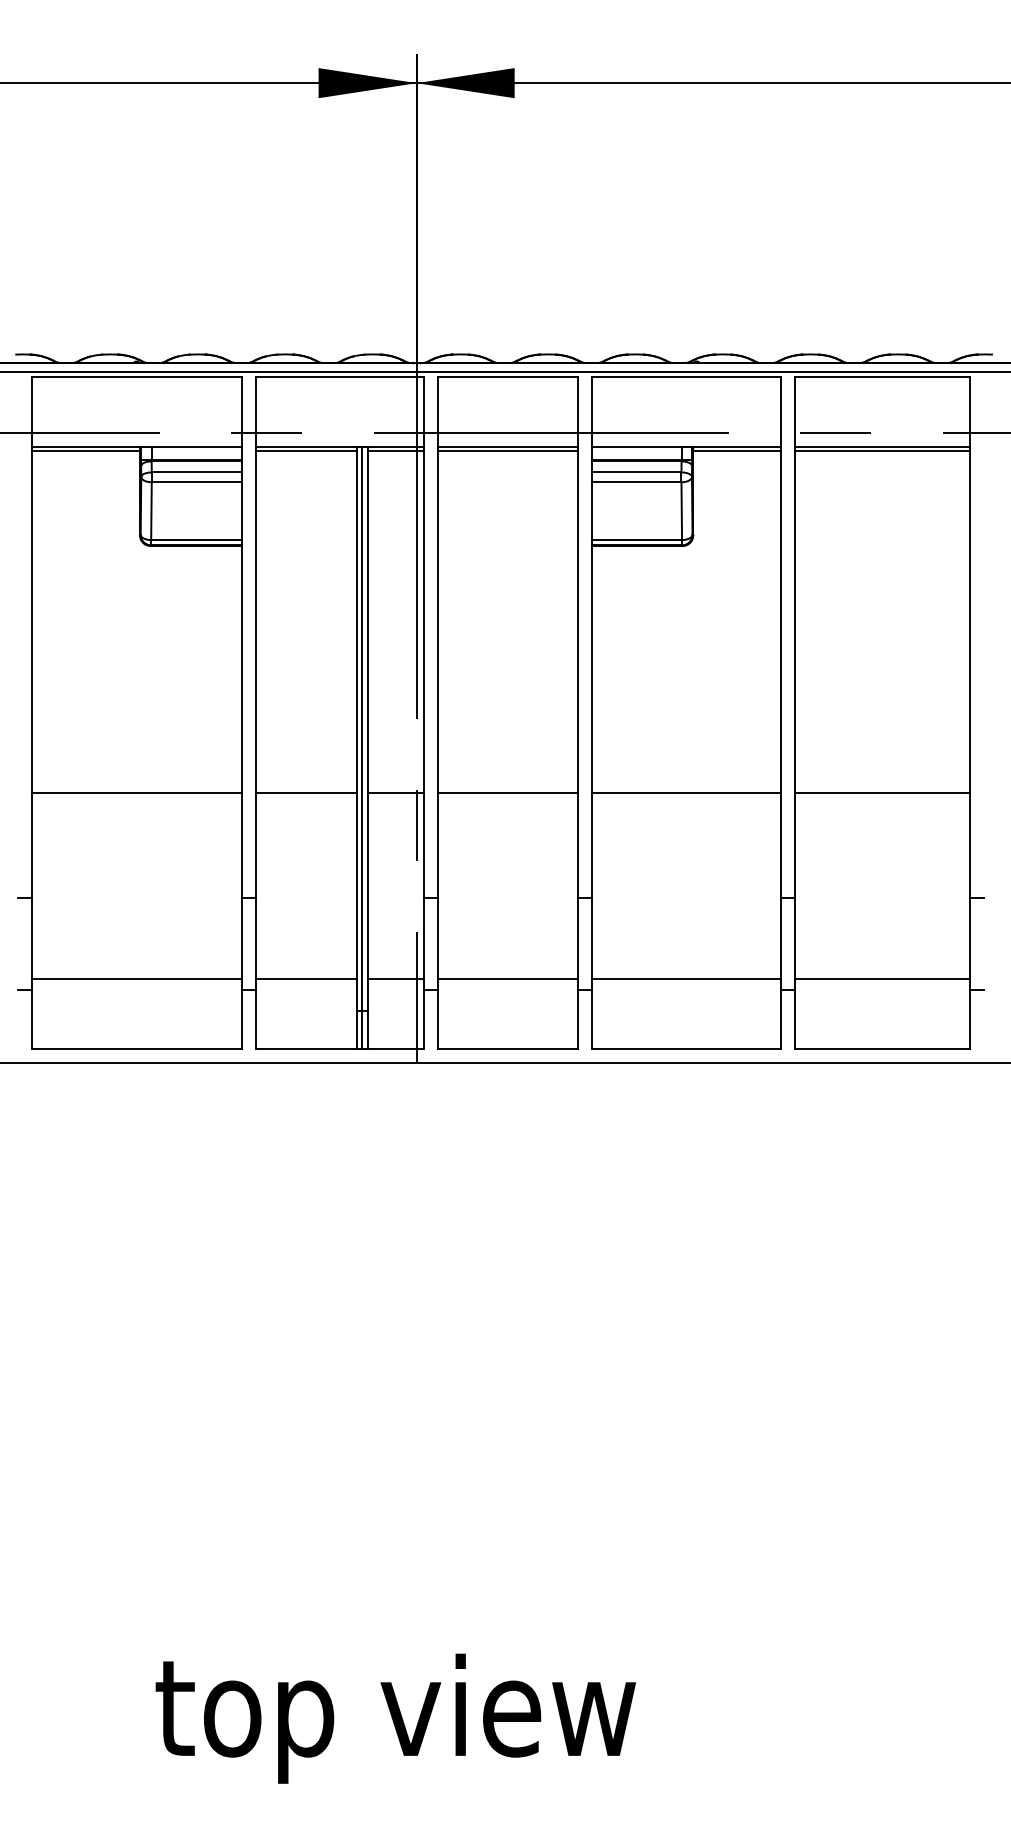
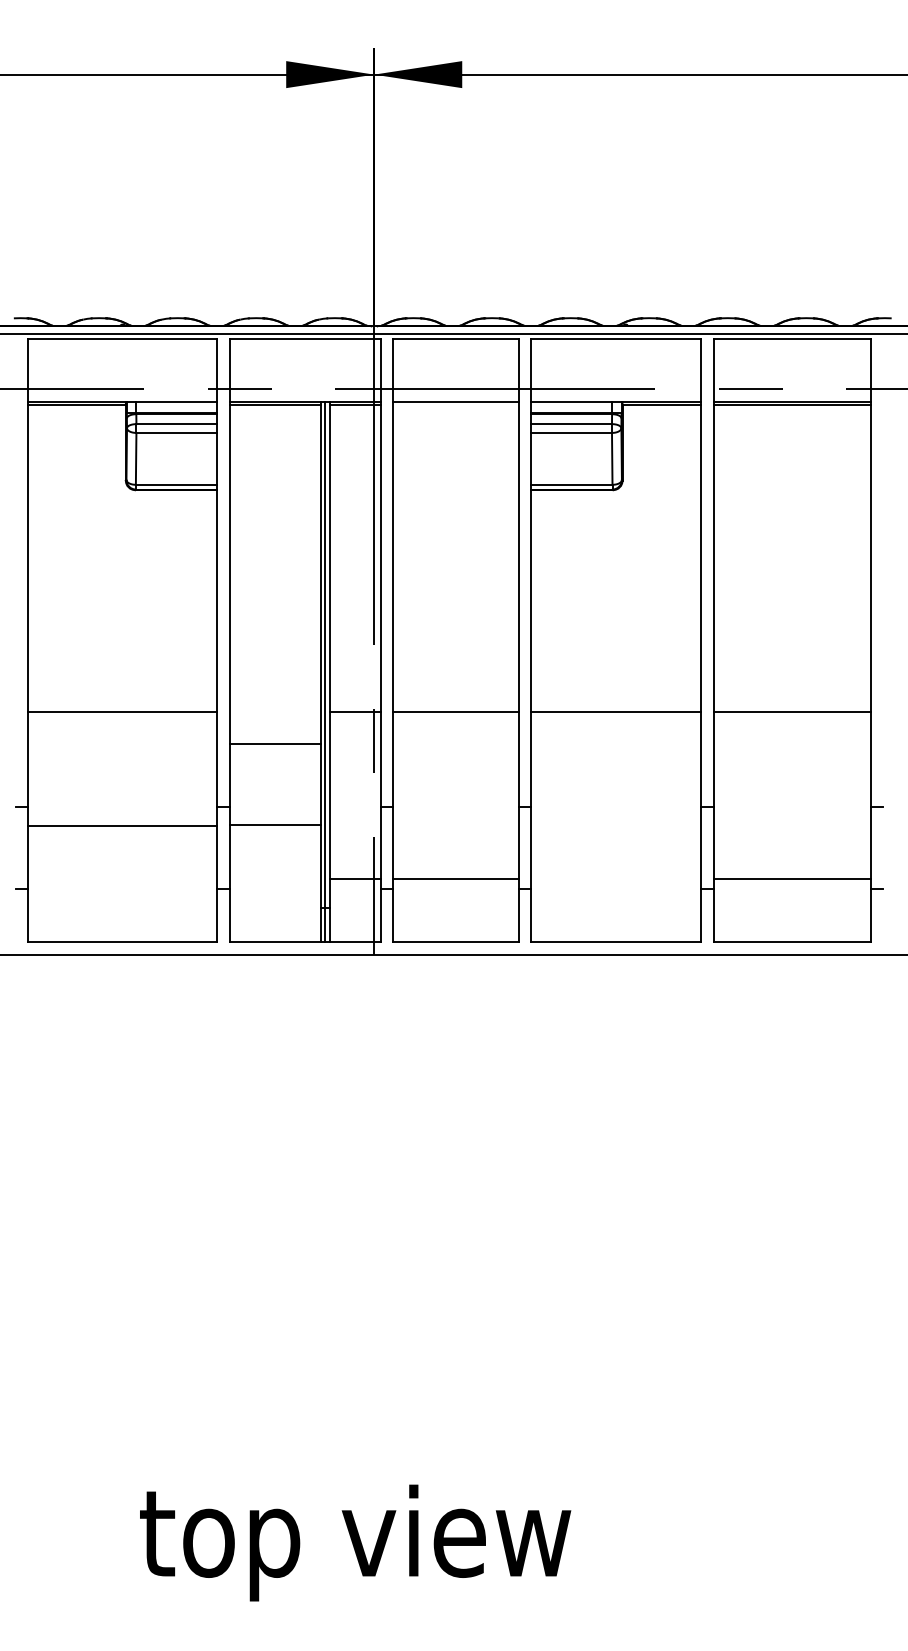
line: (507, 450) -> (455, 404), removed
line: (306, 793) -> (275, 743), moved
line: (136, 979) -> (122, 826), moved
line: (306, 979) -> (275, 824), moved
line: (685, 979) -> (615, 879), removed

